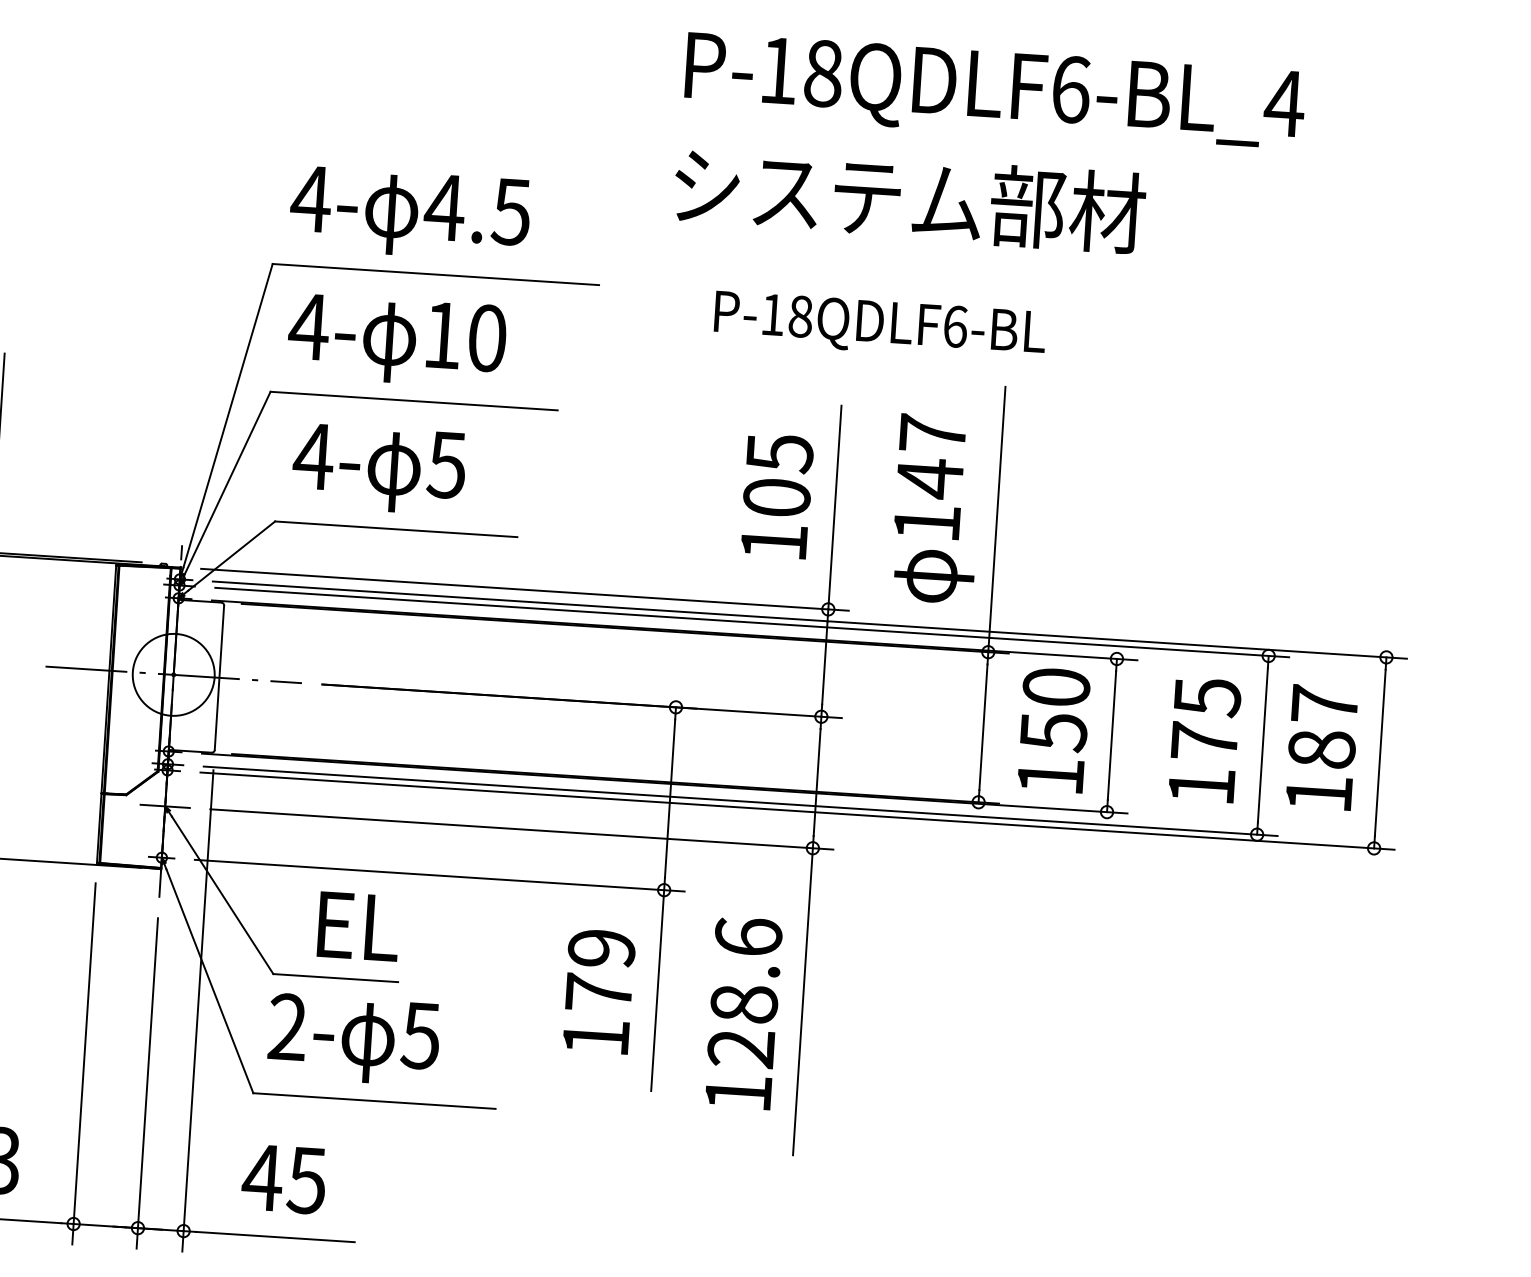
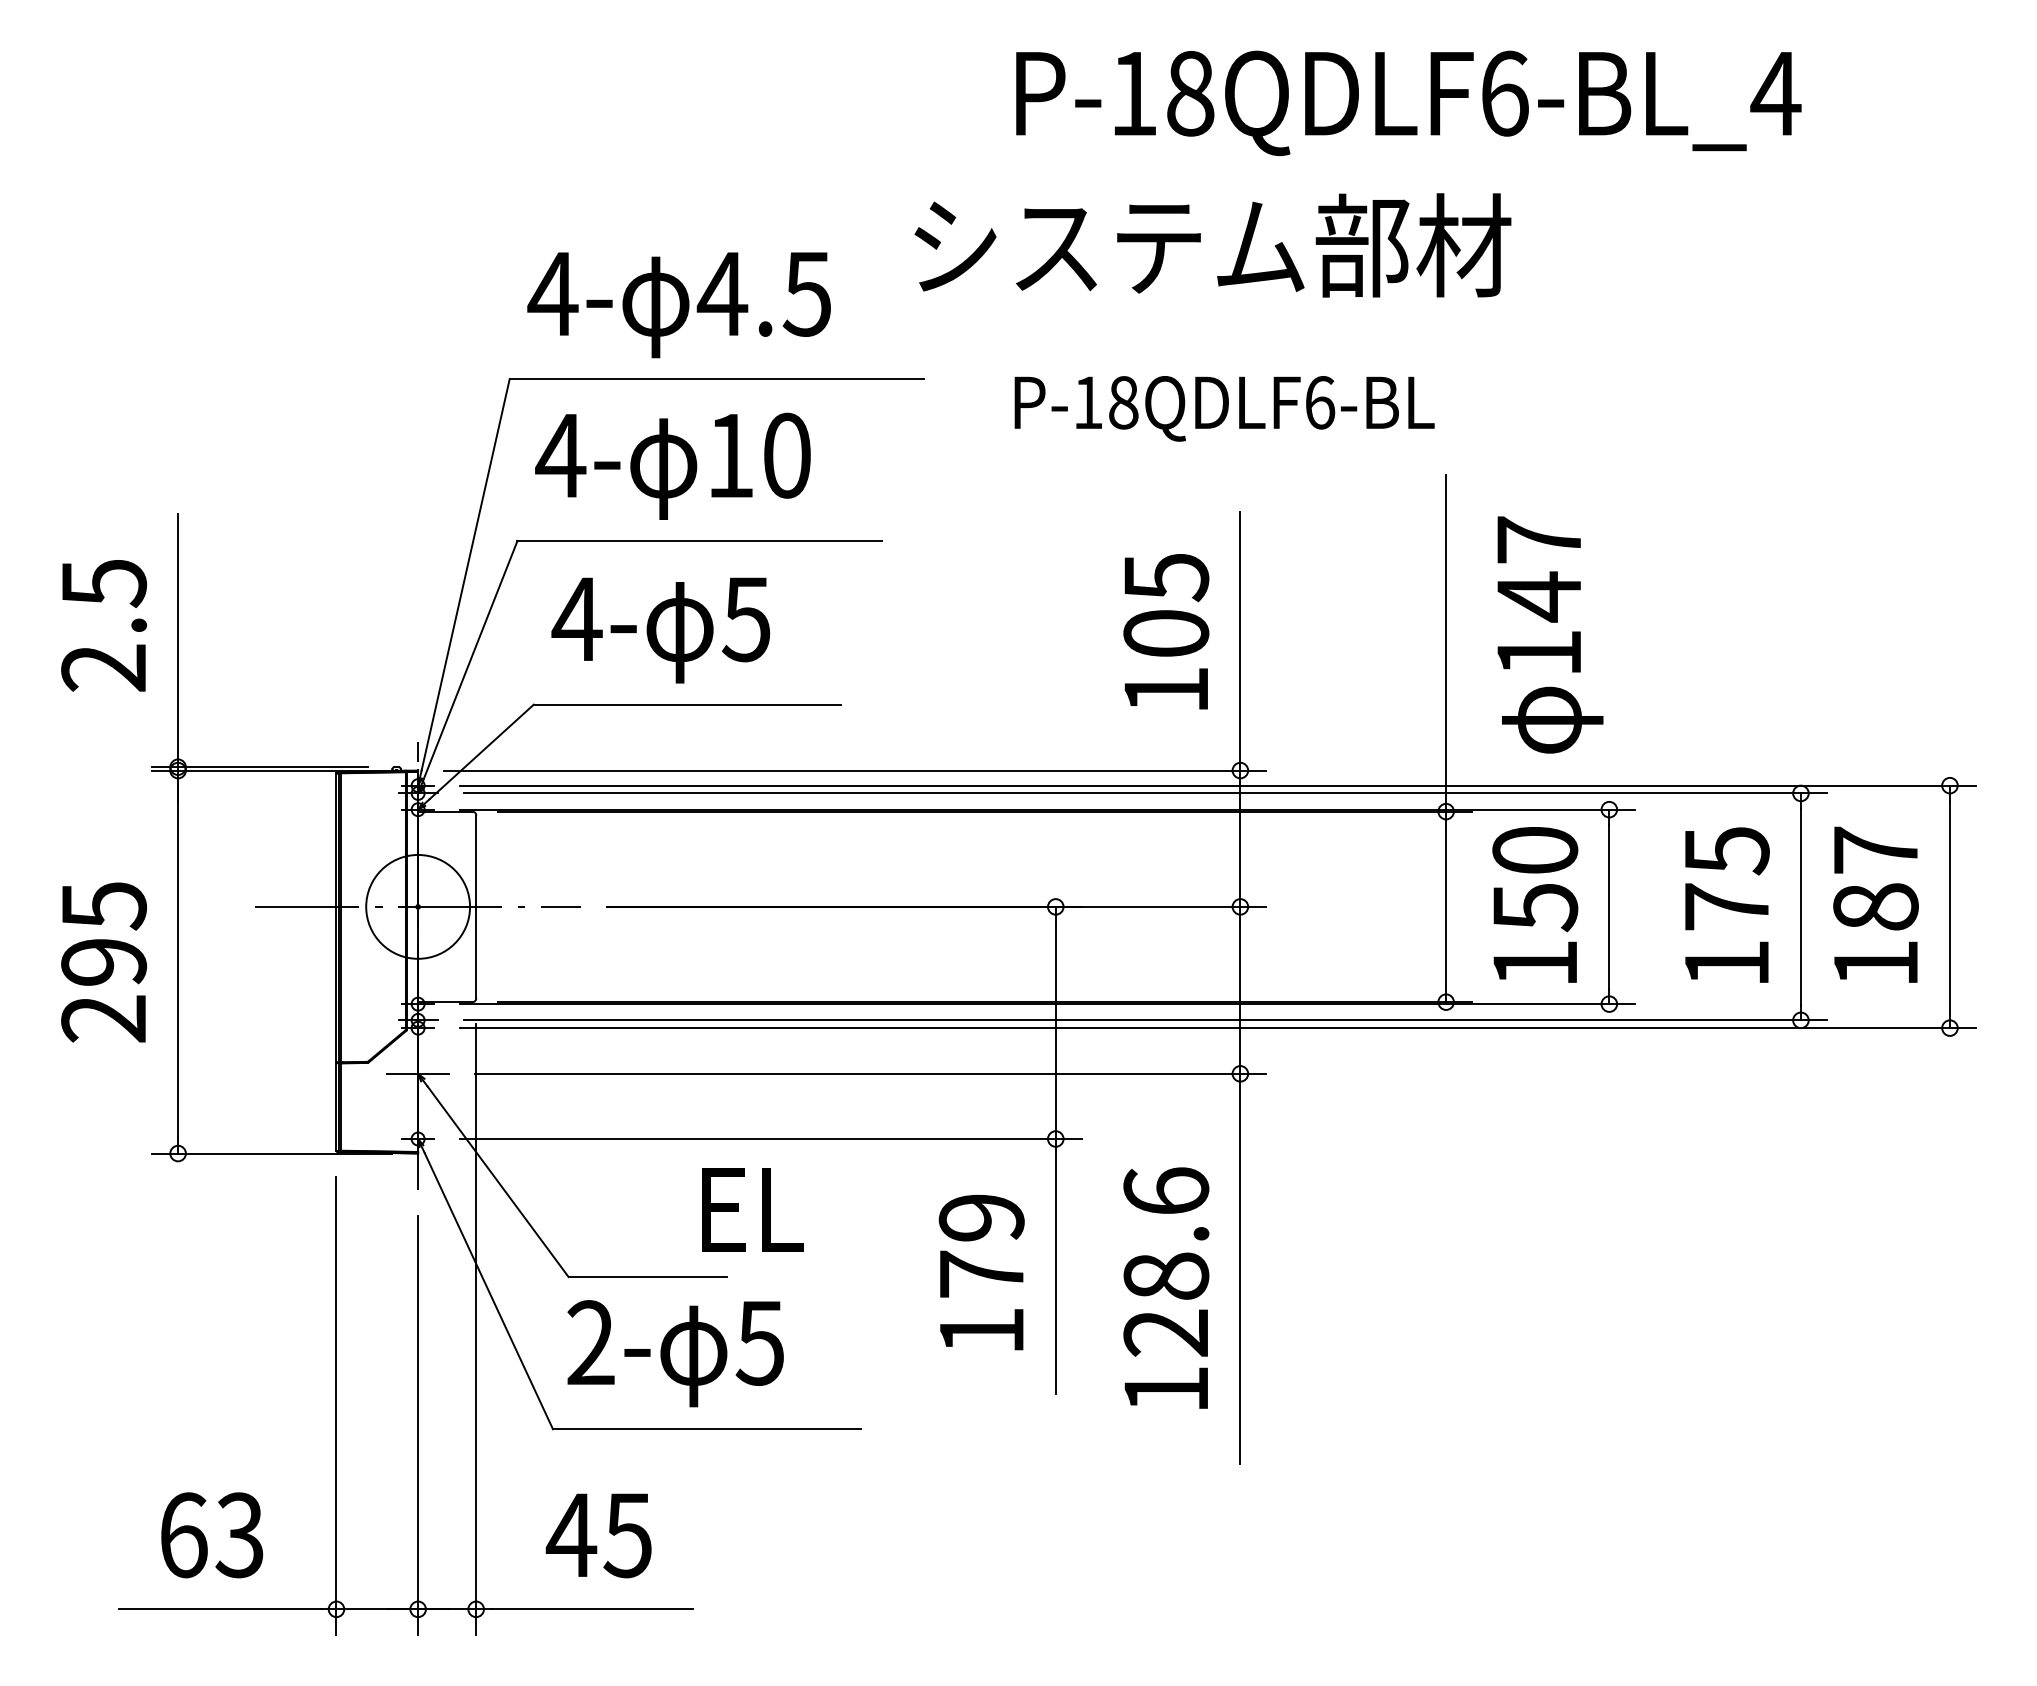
text: (909, 199) -> (1212, 245), moved
text: (879, 326) -> (1224, 408), moved
text: (936, 508) -> (1550, 634), moved
text: (358, 926) -> (752, 1209), moved

